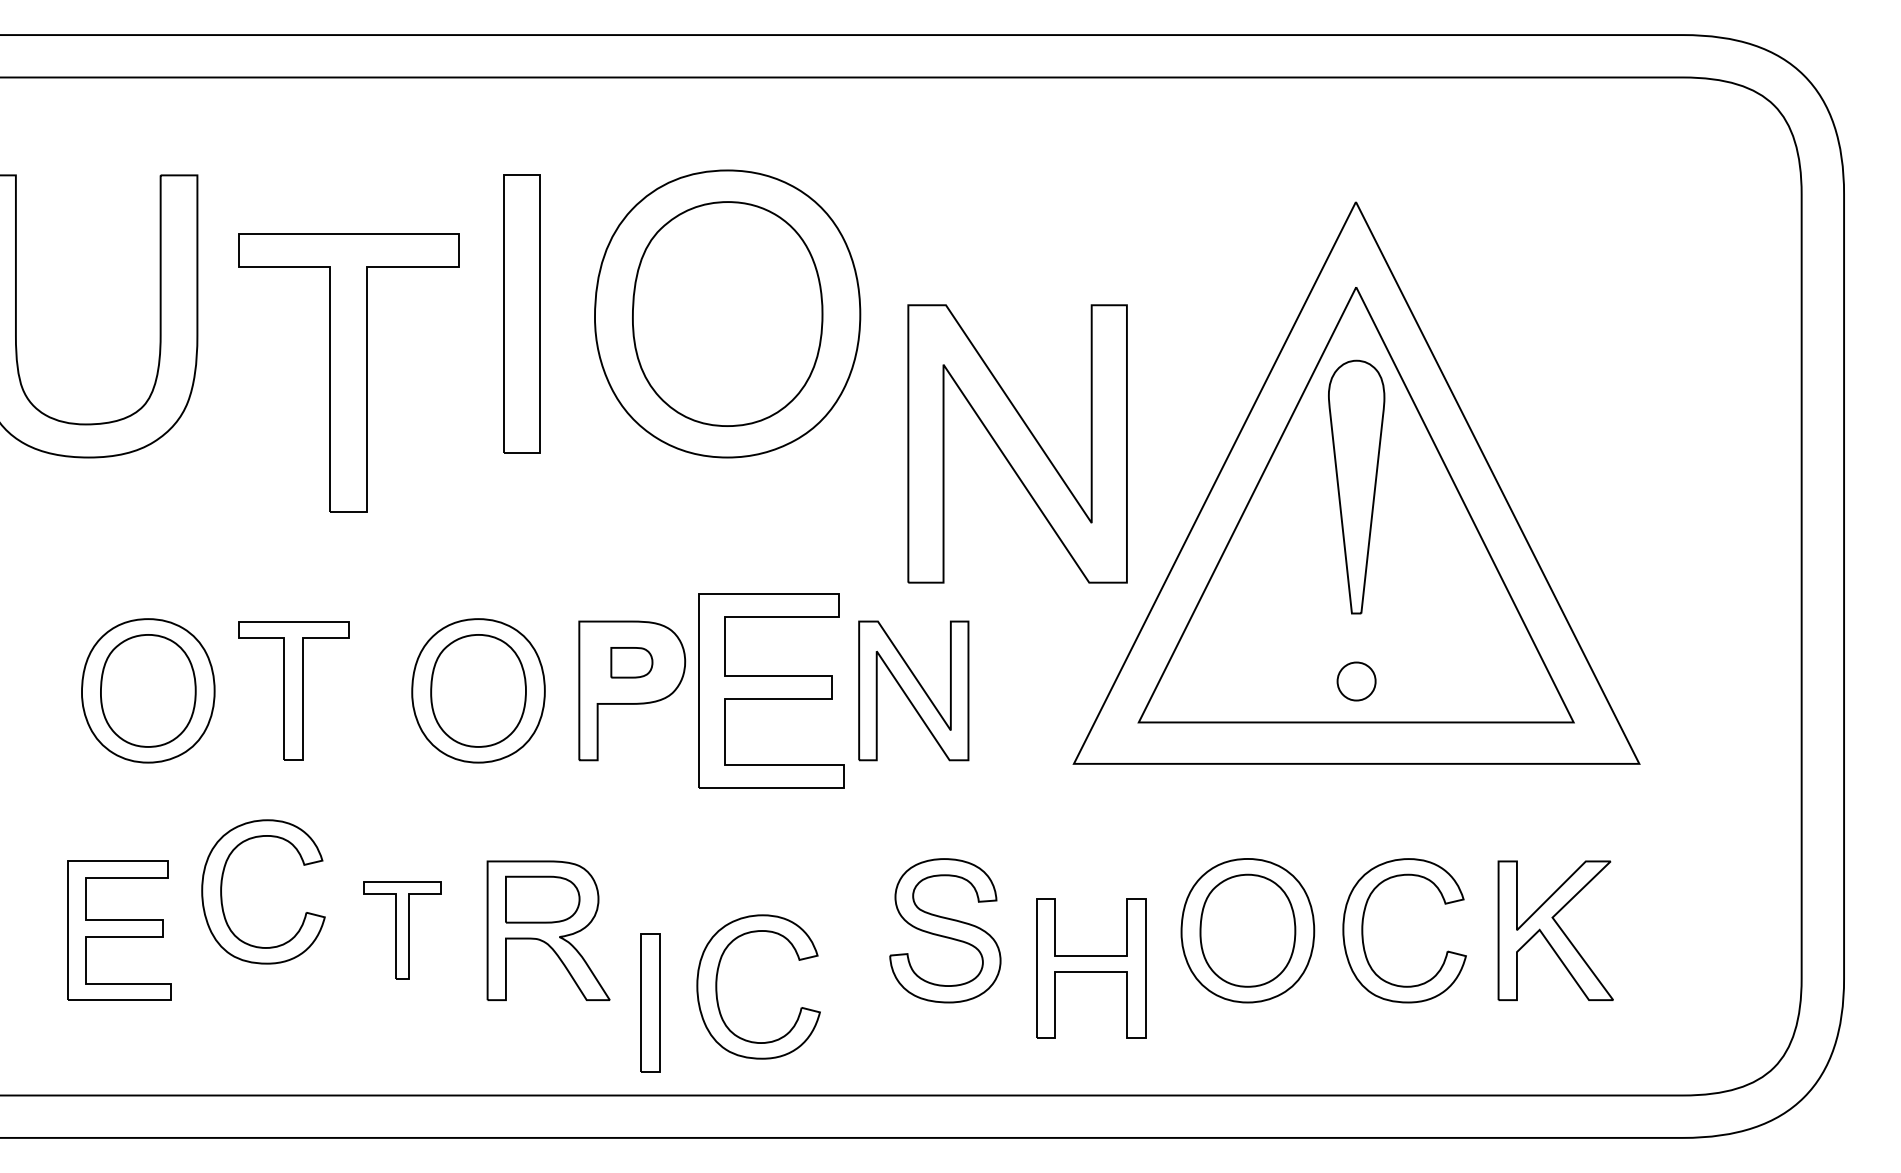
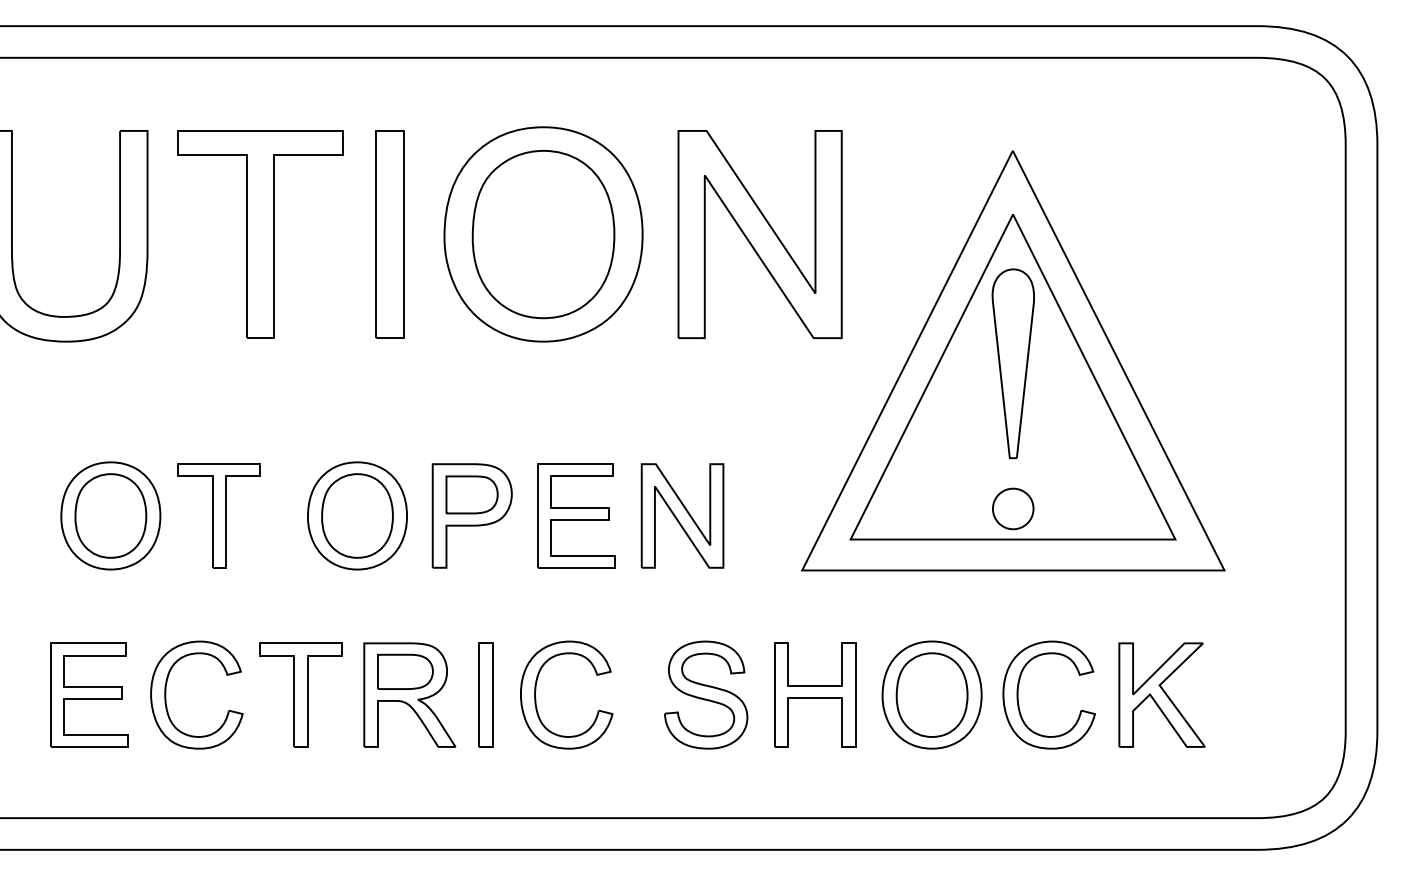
part: (348, 372) -> (260, 234), moved
part: (1016, 443) -> (759, 234), moved
part: (631, 662) -> (471, 494), size x1.67
part: (1356, 680) -> (1013, 508), size x1.43
part: (771, 690) -> (576, 515), size x0.71
part: (222, 891) -> (166, 694), moved
part: (402, 929) -> (300, 694), size x1.43
part: (1091, 967) -> (815, 694), moved
part: (718, 980) -> (536, 690), moved
part: (649, 1002) -> (485, 694), moved

